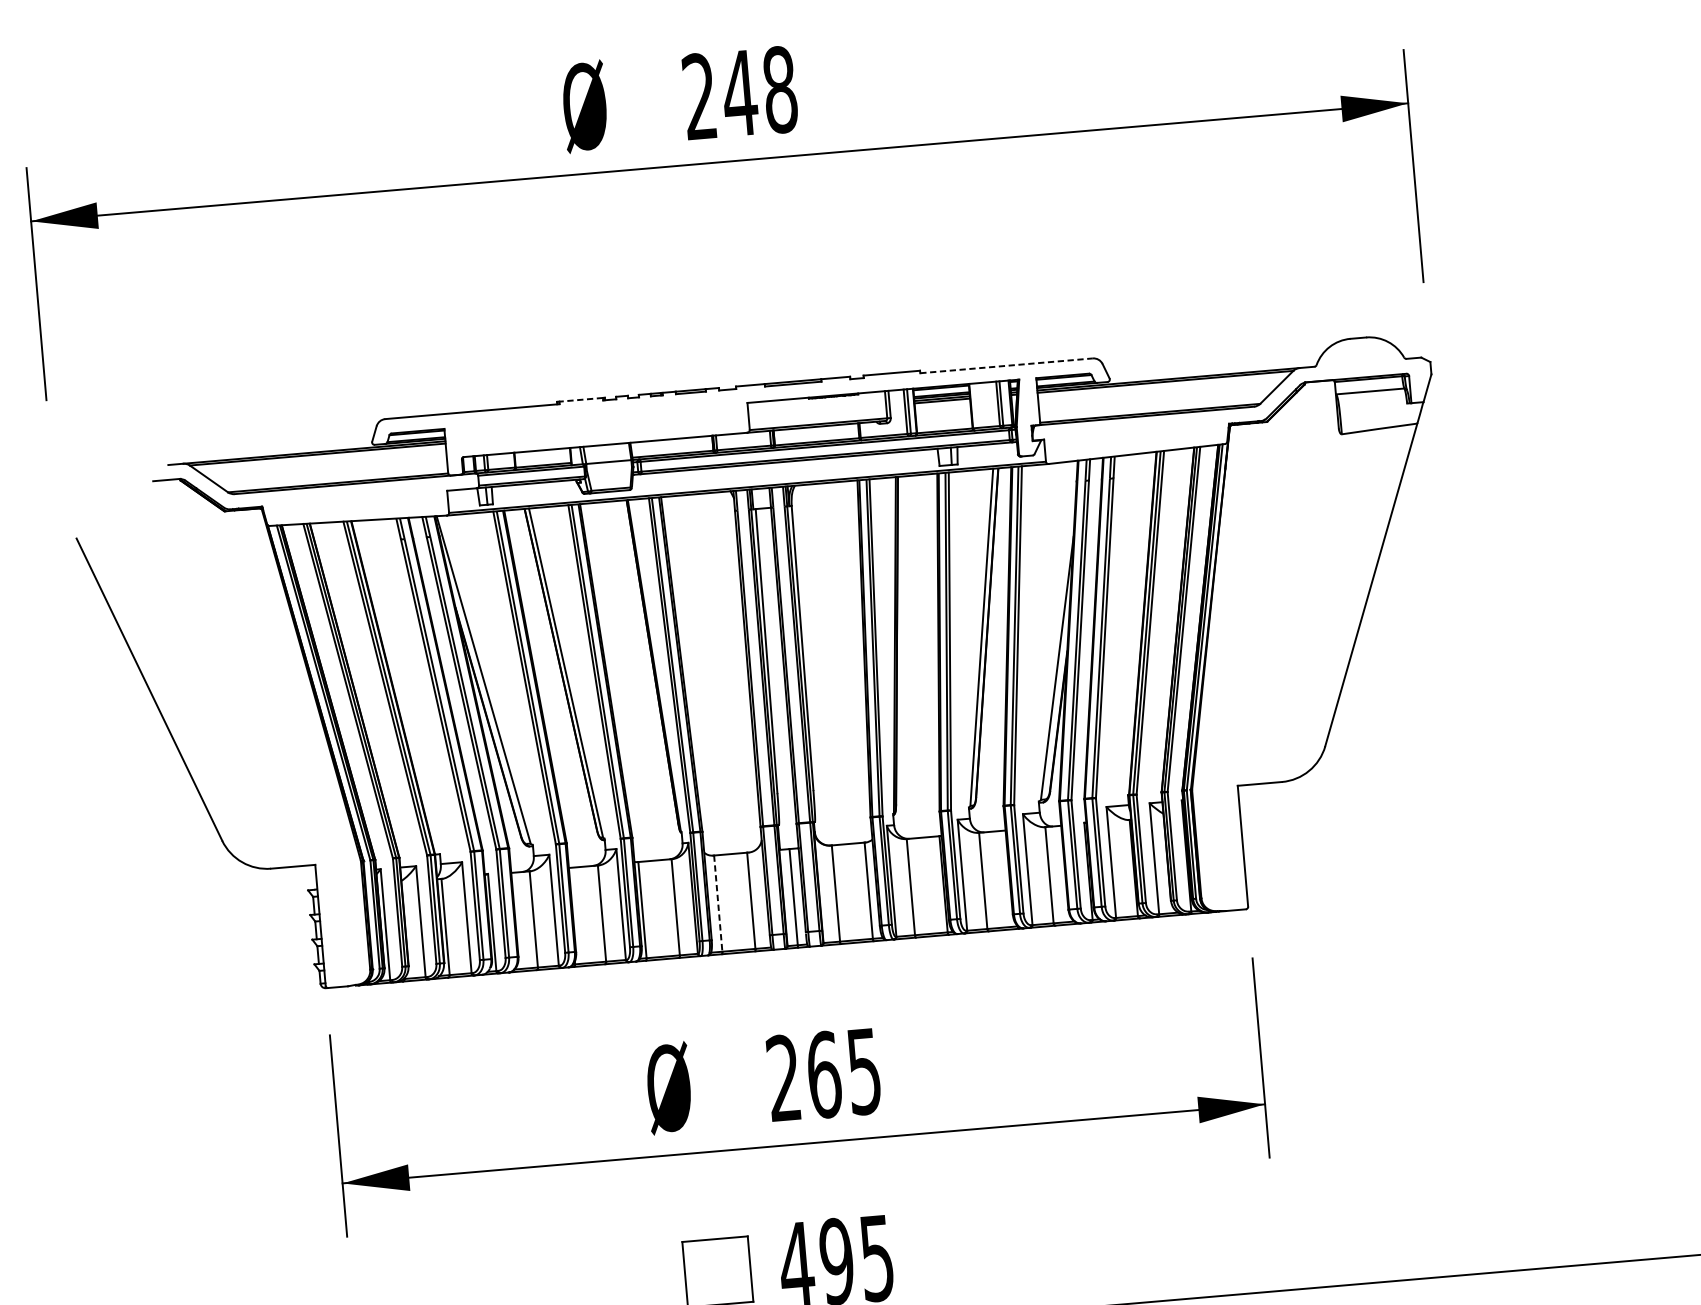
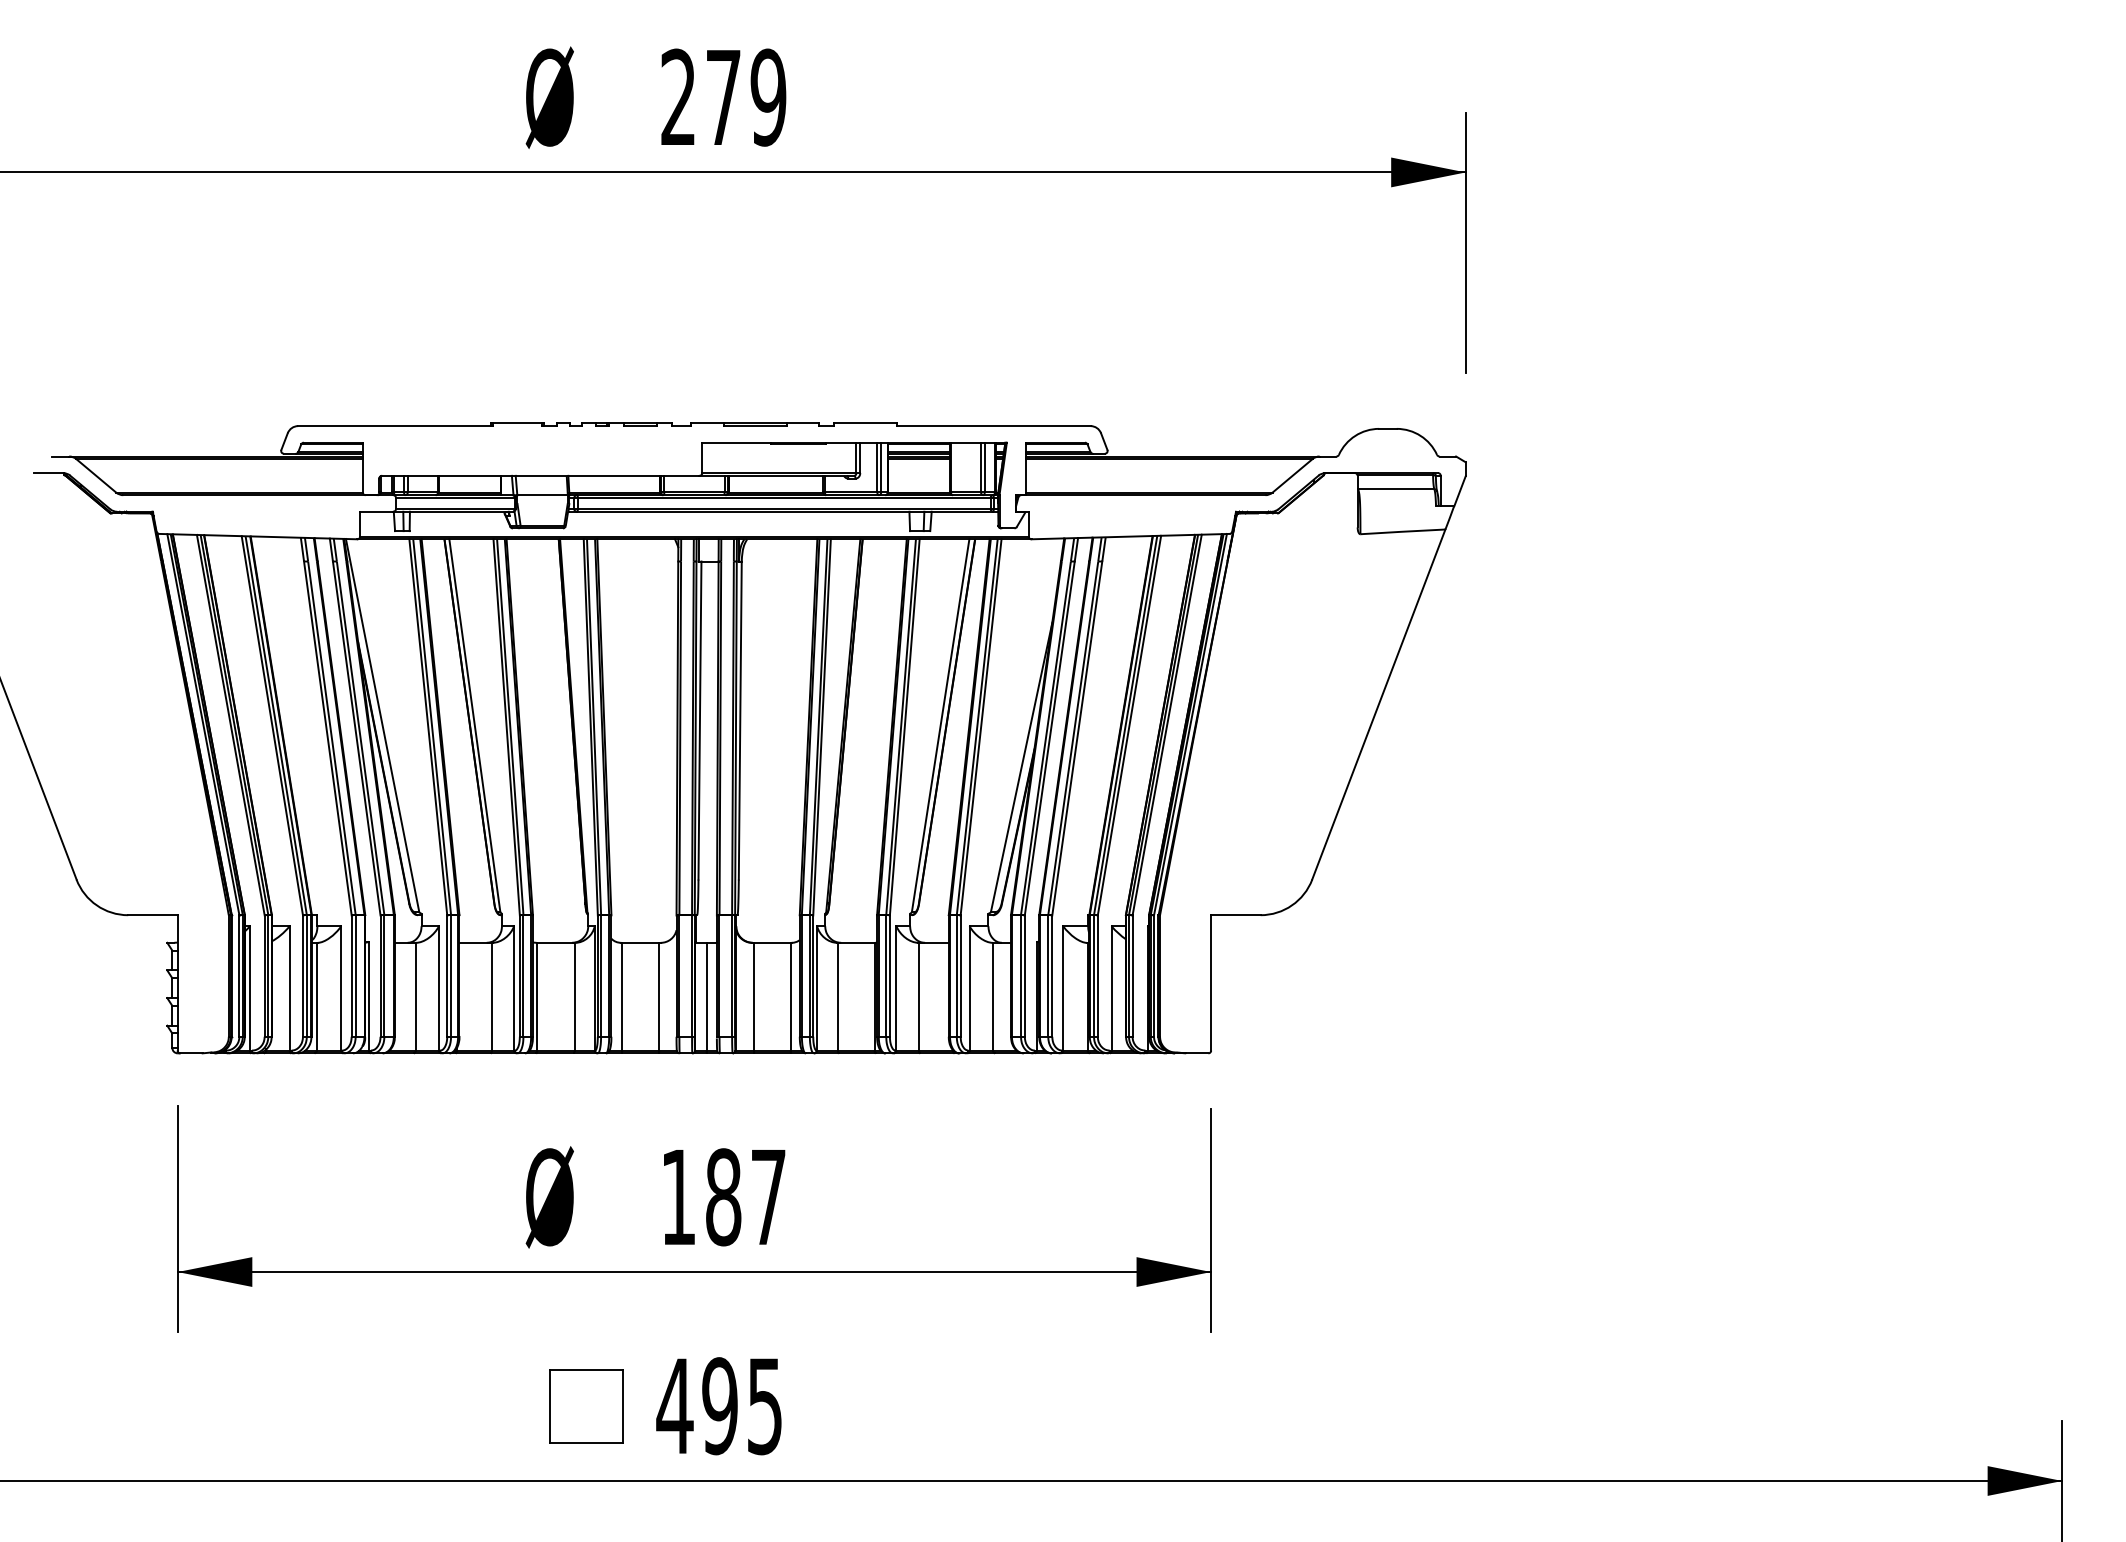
text: (759, 91) -> (745, 97), 248 -> 279
line: (1006, 366) -> (994, 426), dashed -> solid
line: (580, 399) -> (517, 423), dashed -> solid
line: (718, 903) -> (622, 996), dashed -> solid
text: (824, 1075) -> (723, 1197), 265 -> 187

